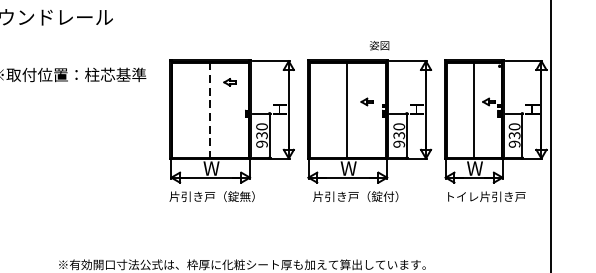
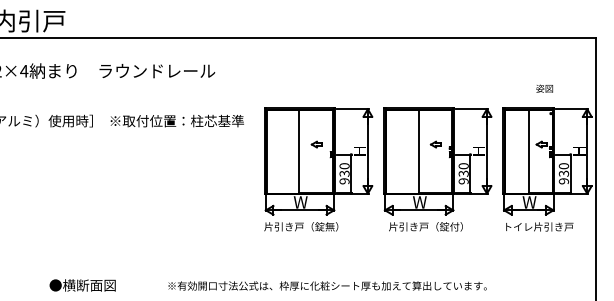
text: (379, 45) -> (544, 88), moved
part: (229, 82) -> (316, 144), moved
line: (210, 109) -> (299, 151), dashed -> solid

